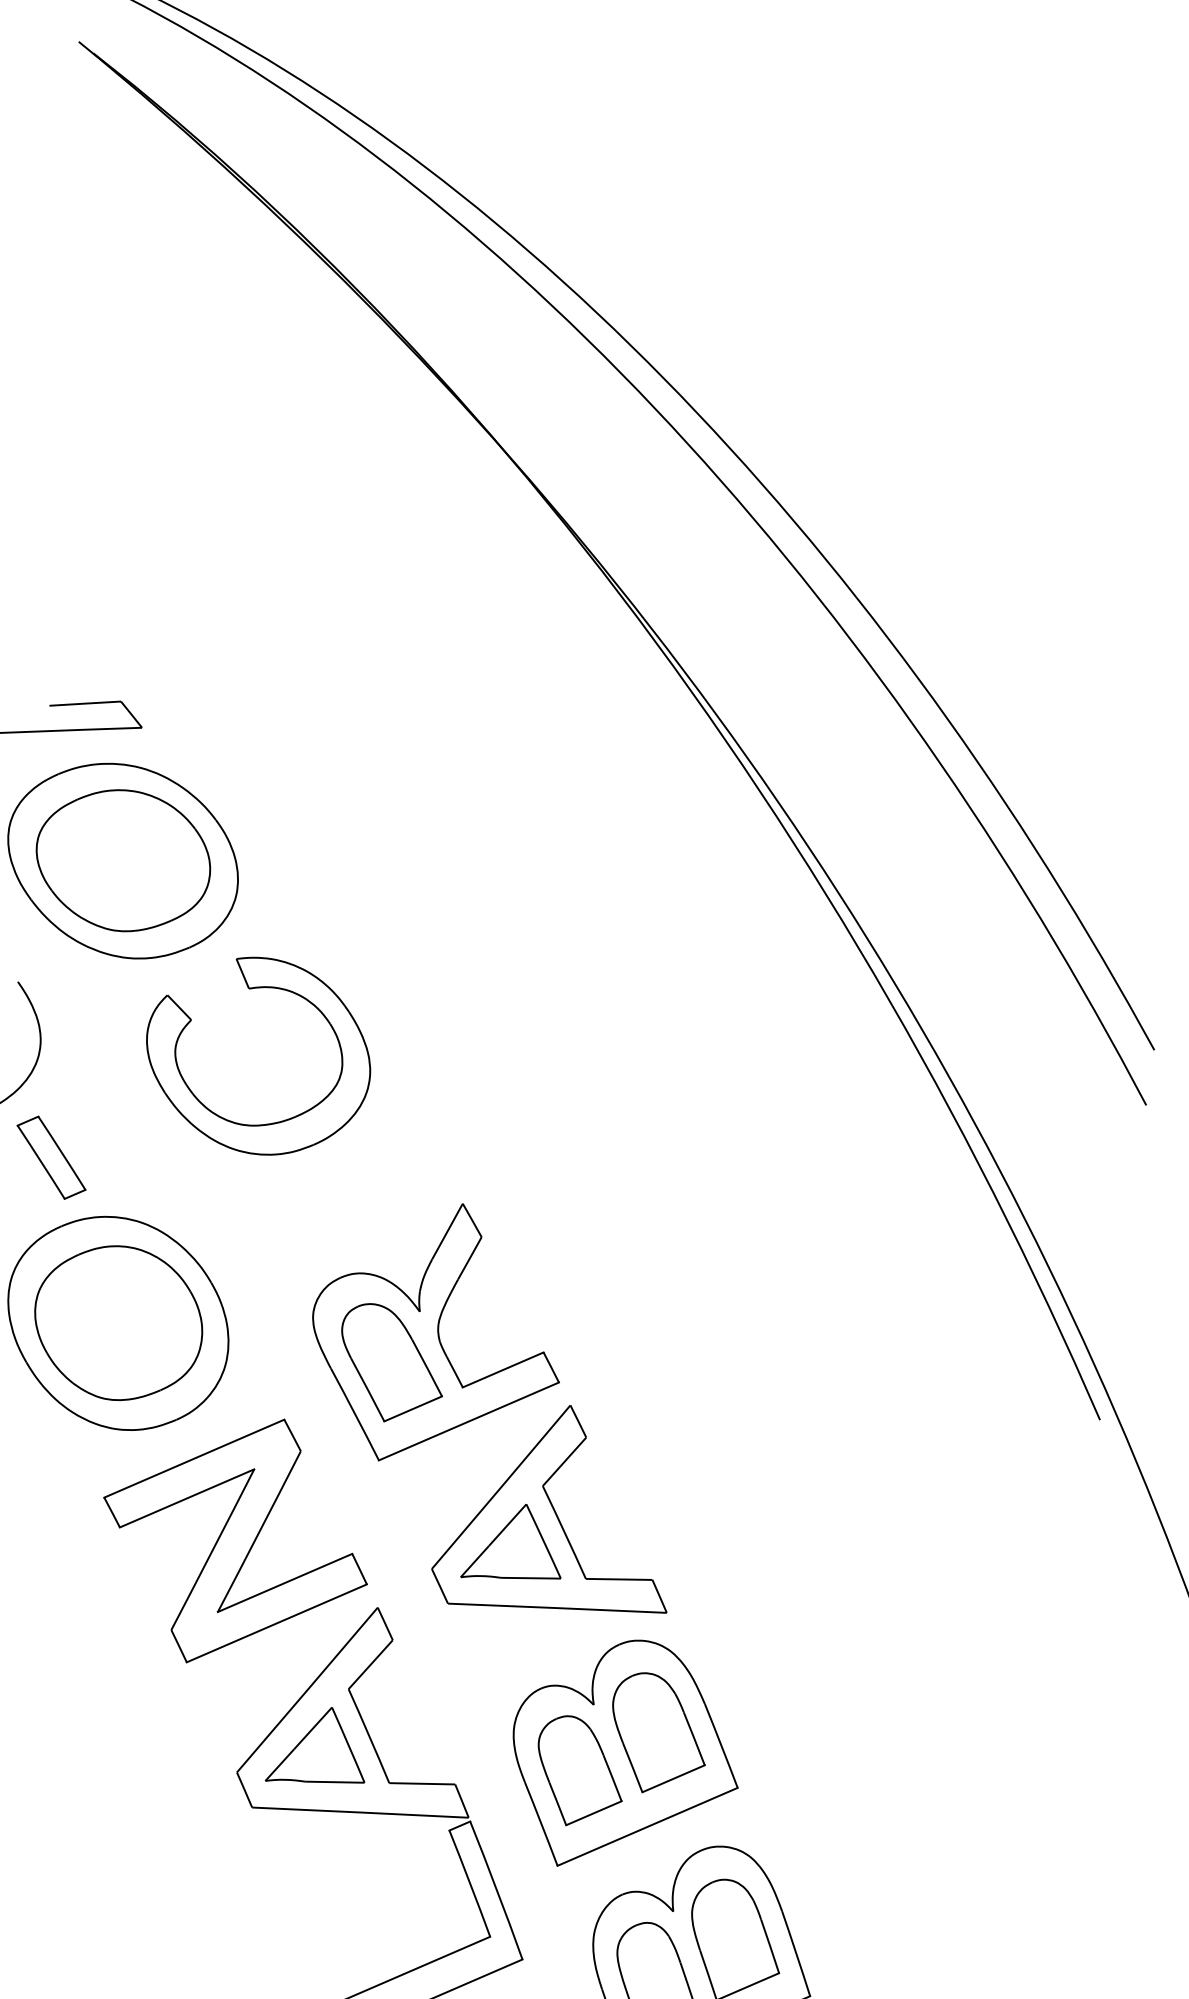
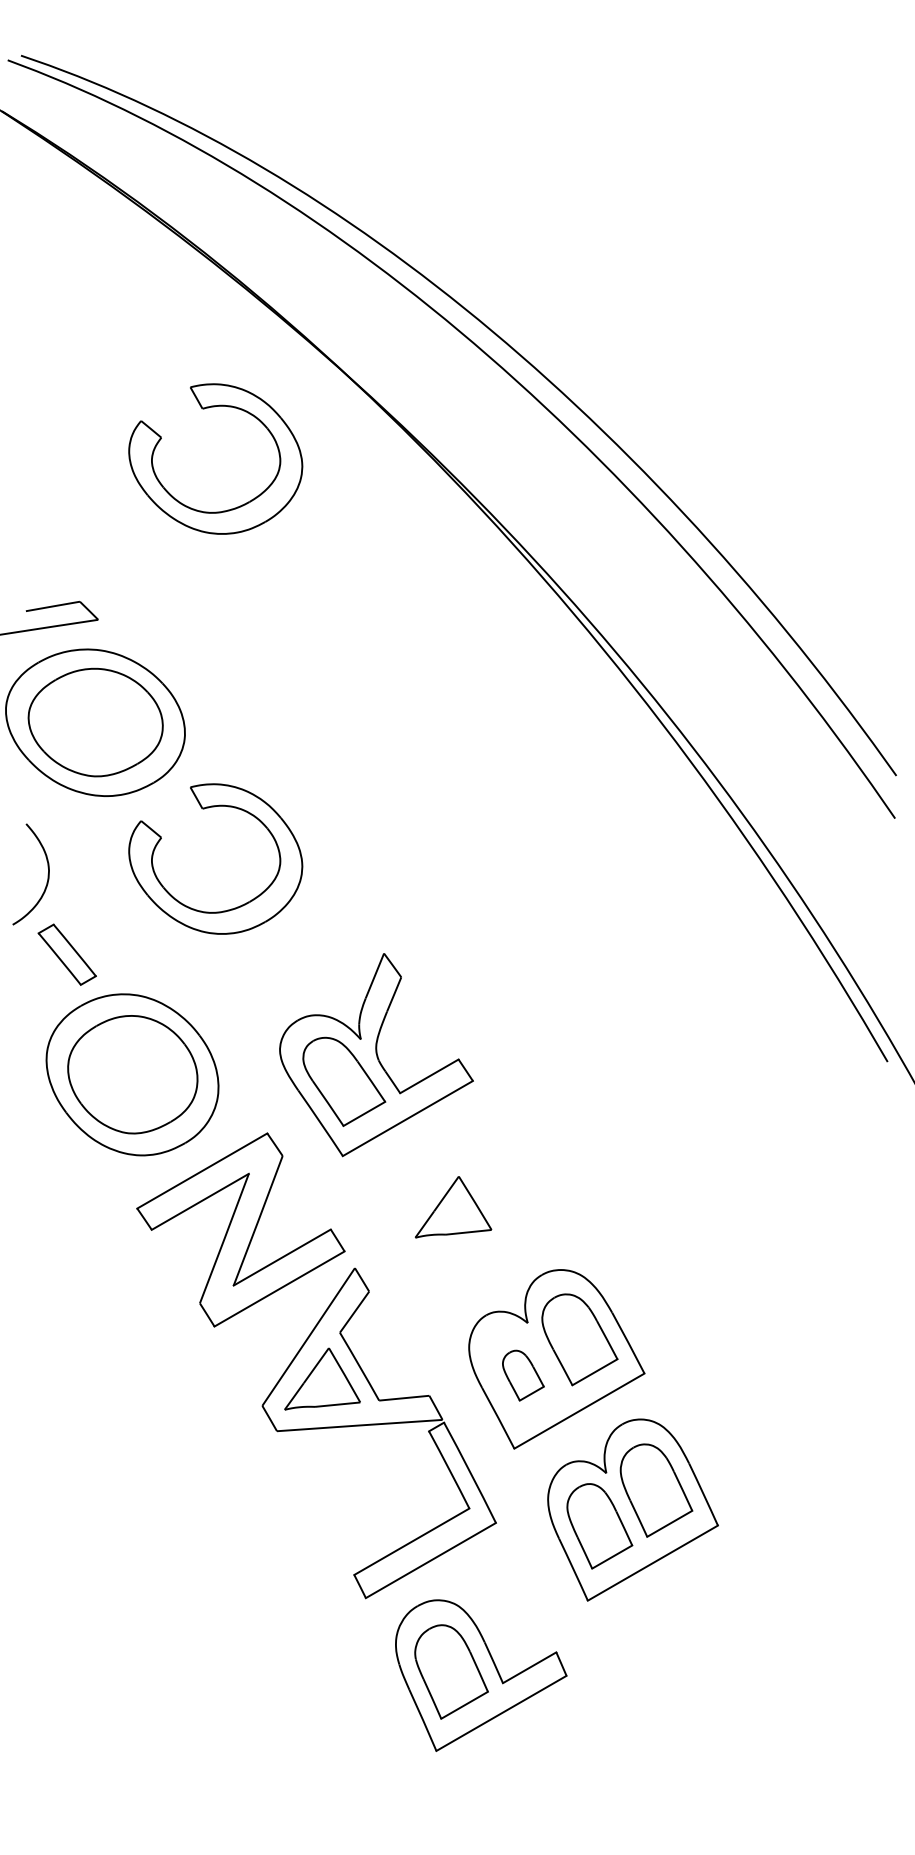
part: (311, 470) -> (204, 409), added
part: (558, 1510) -> (483, 1178), removed
part: (580, 1772) -> (523, 1375), size x0.6

